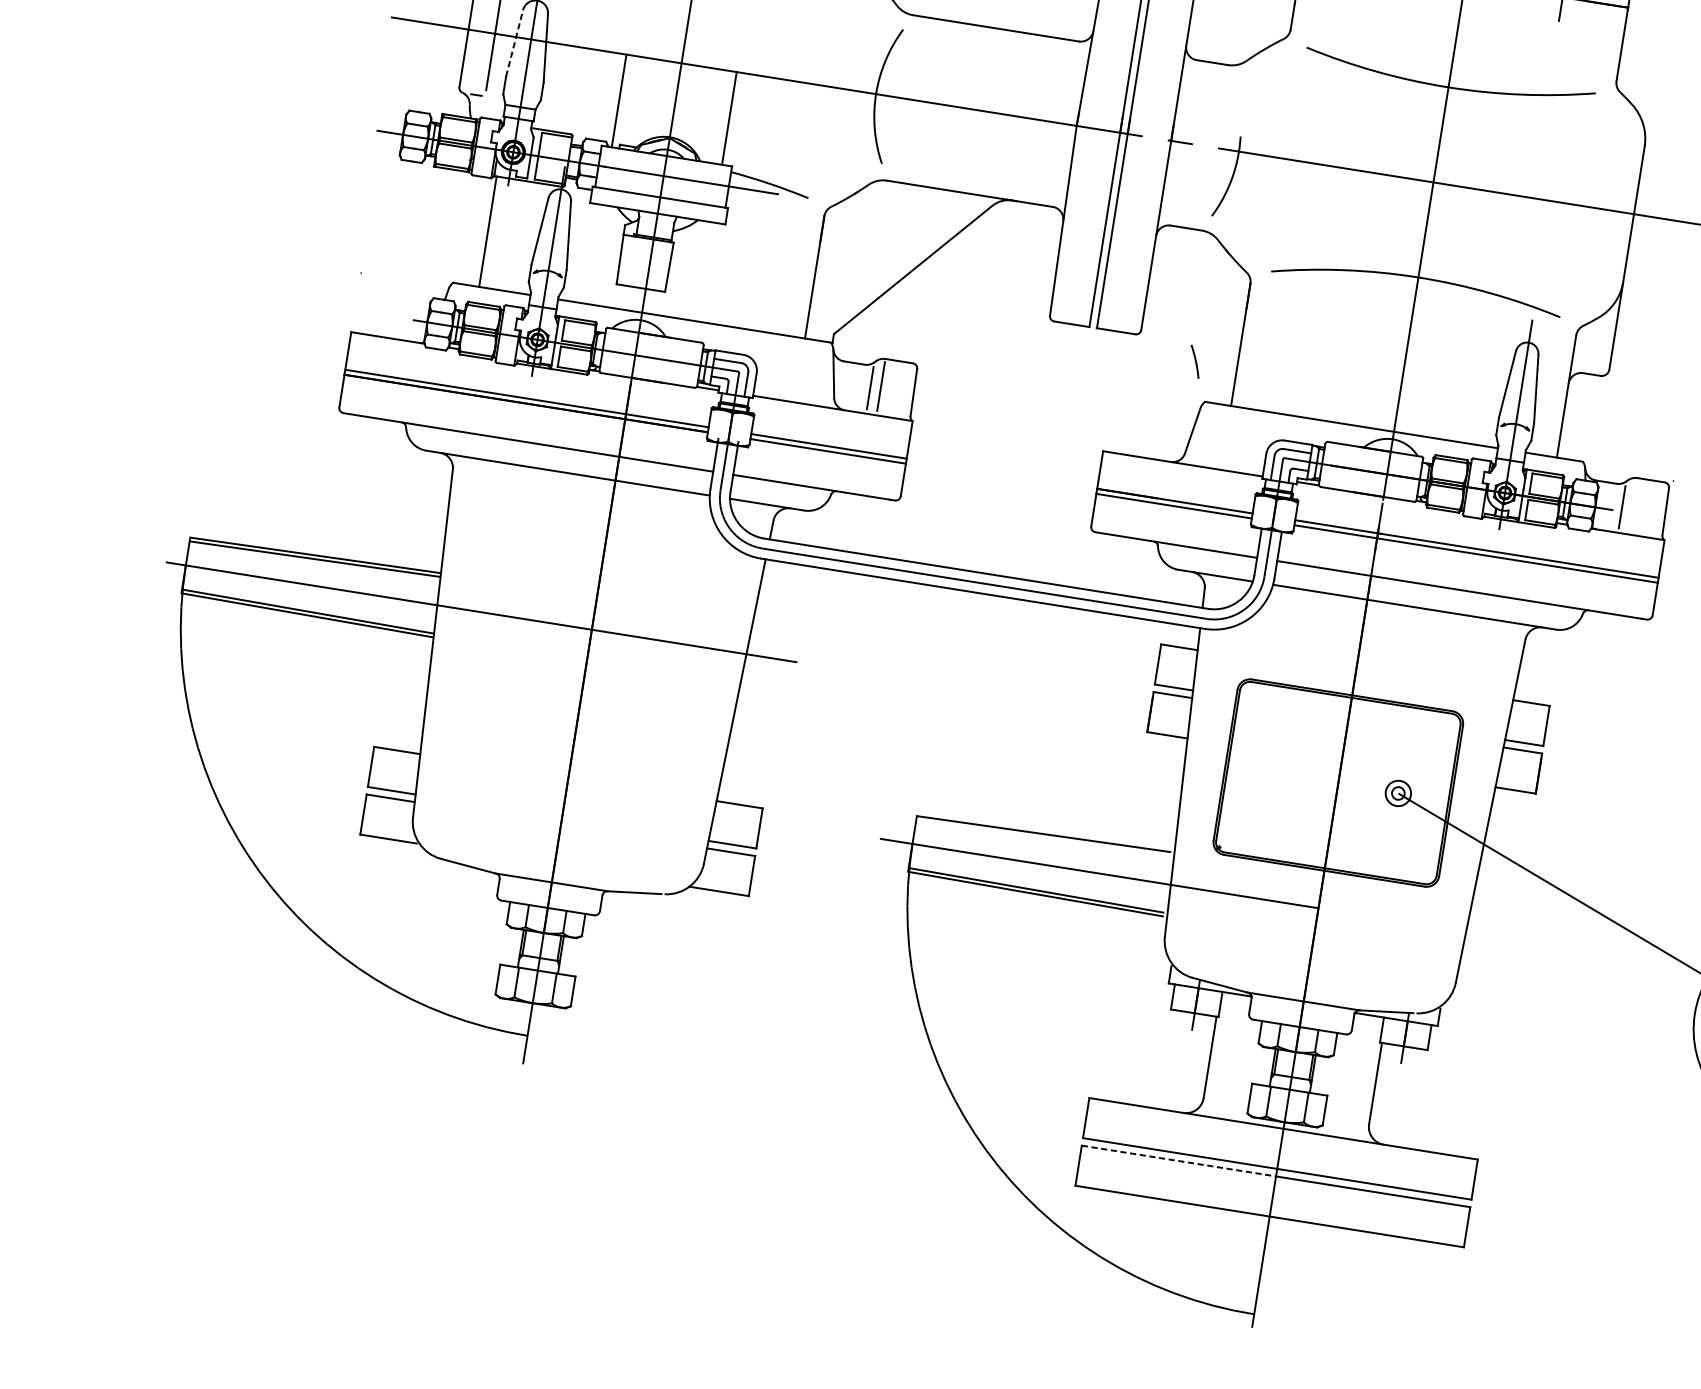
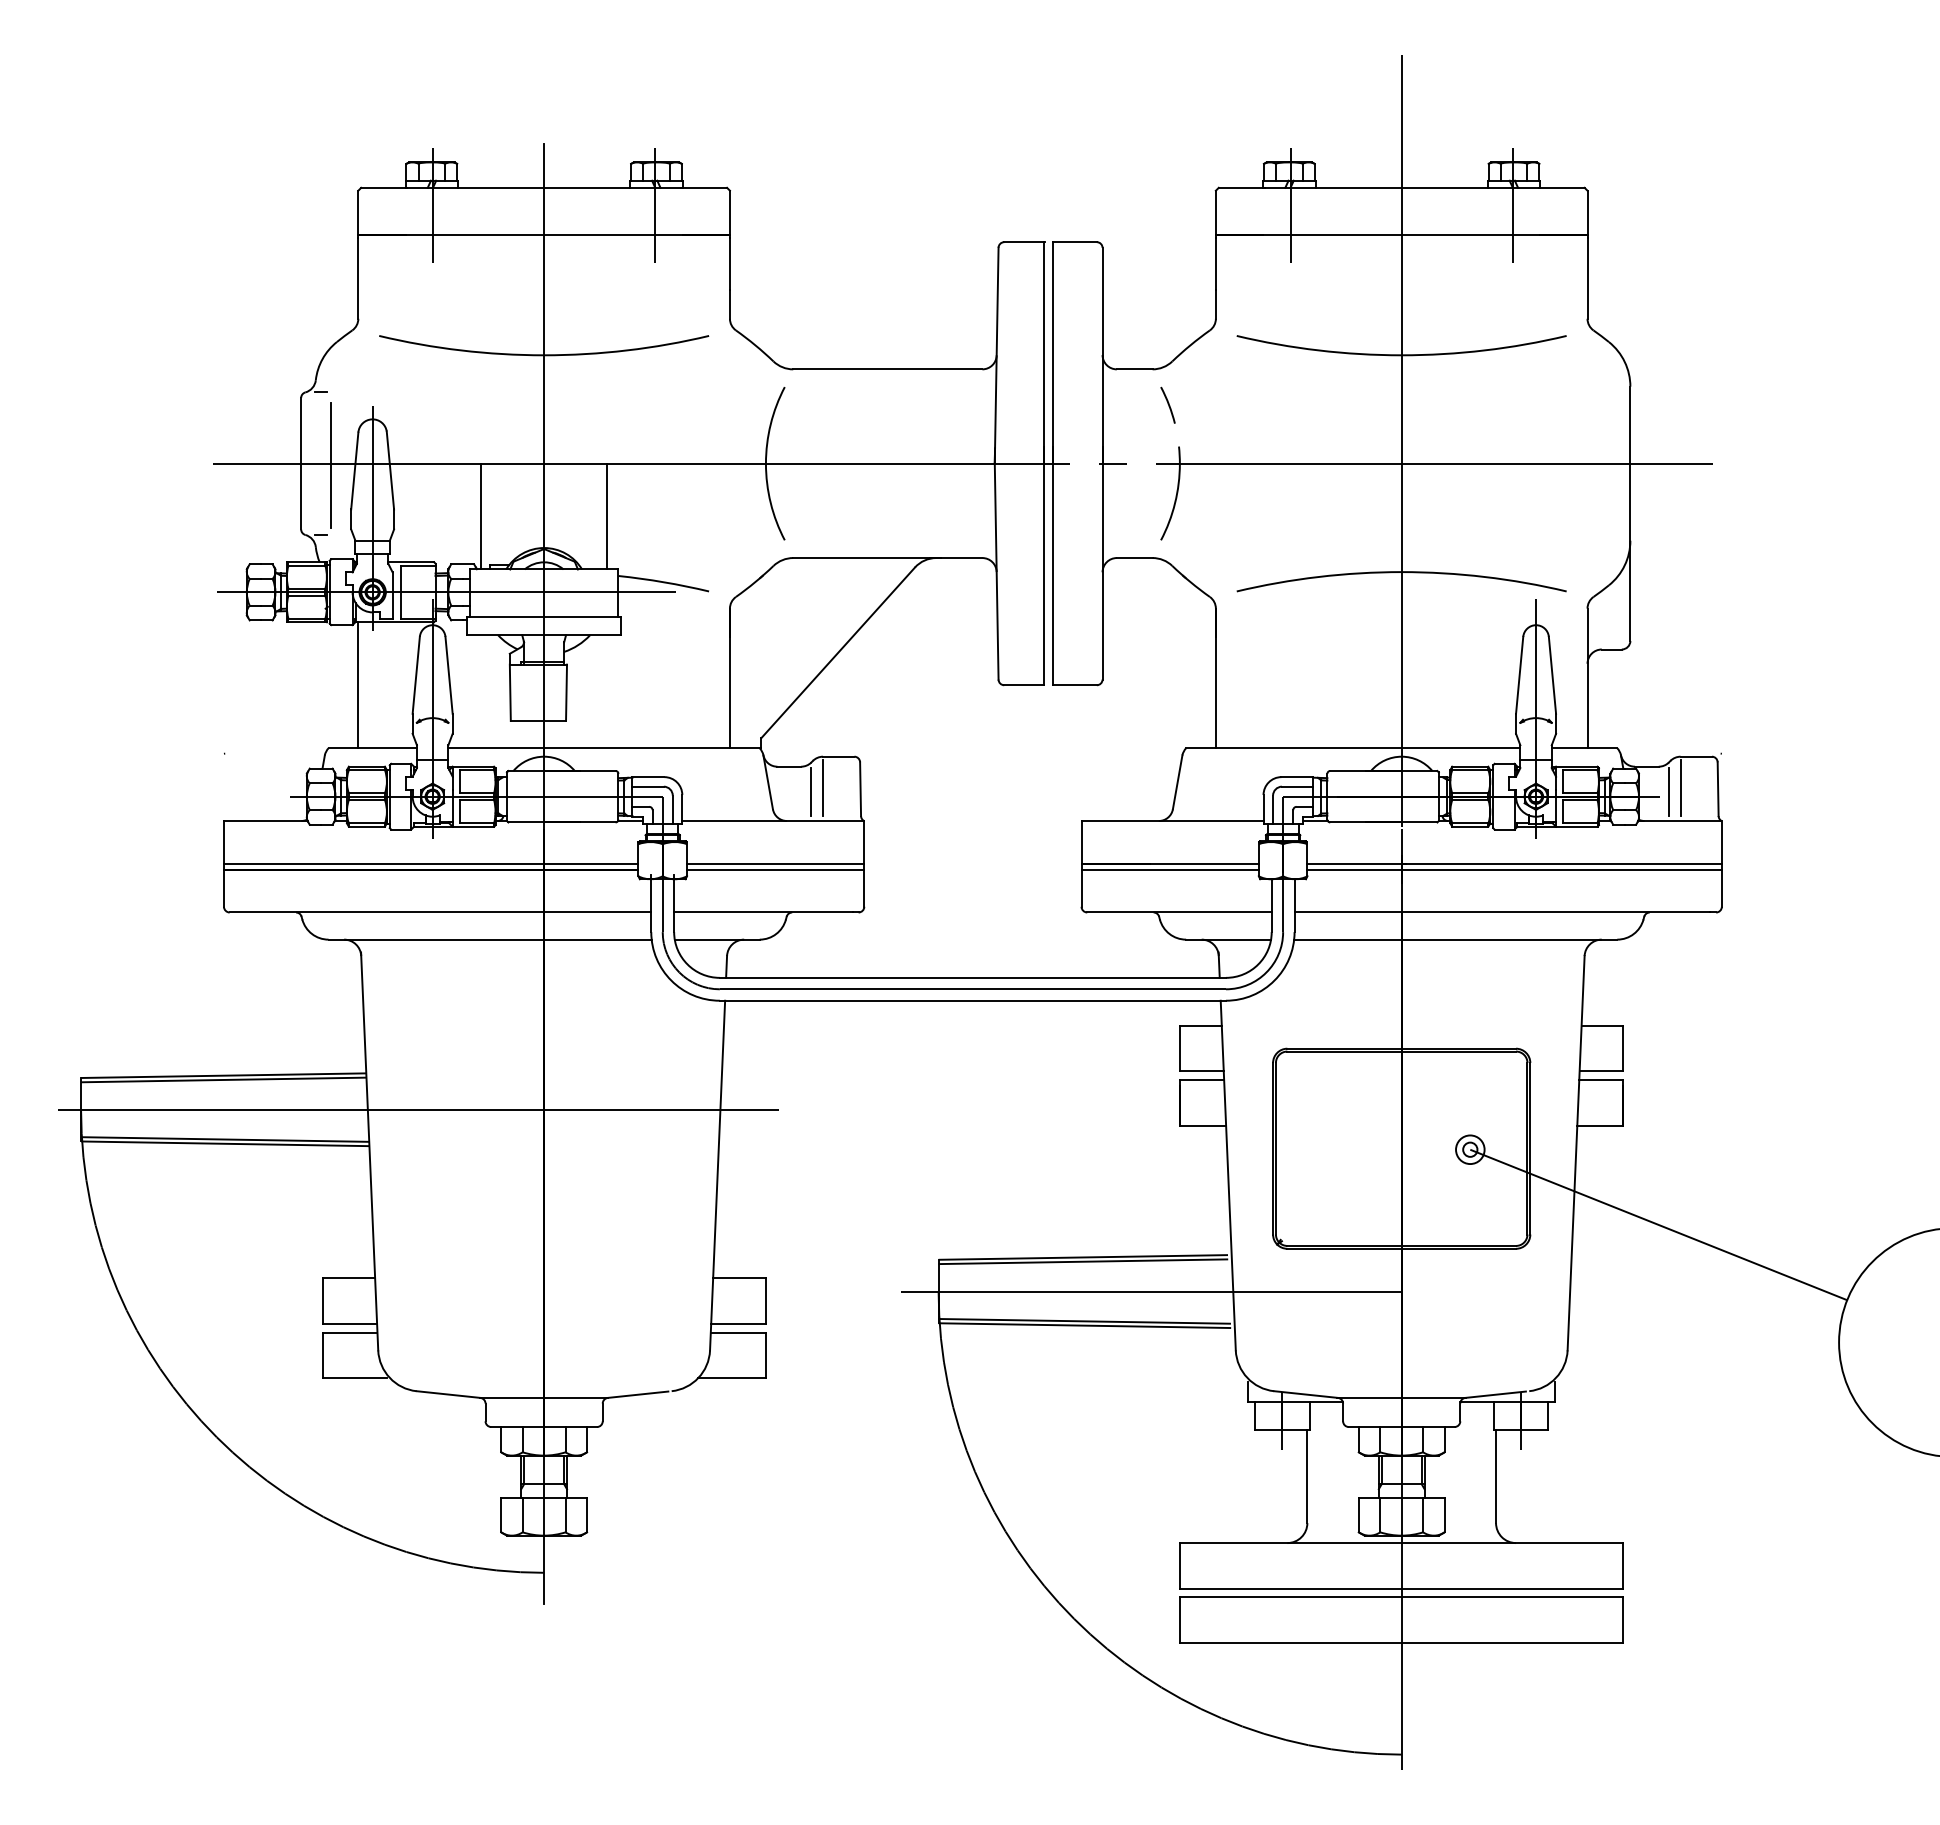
line: (514, 43) -> (354, 471), dashed -> solid
arc: (1194, 361) -> (1167, 404), moved
line: (1632, 505) -> (1680, 787), added
line: (1043, 837) -> (1083, 1261), added
line: (1178, 1161) -> (1290, 1597), dashed -> solid

